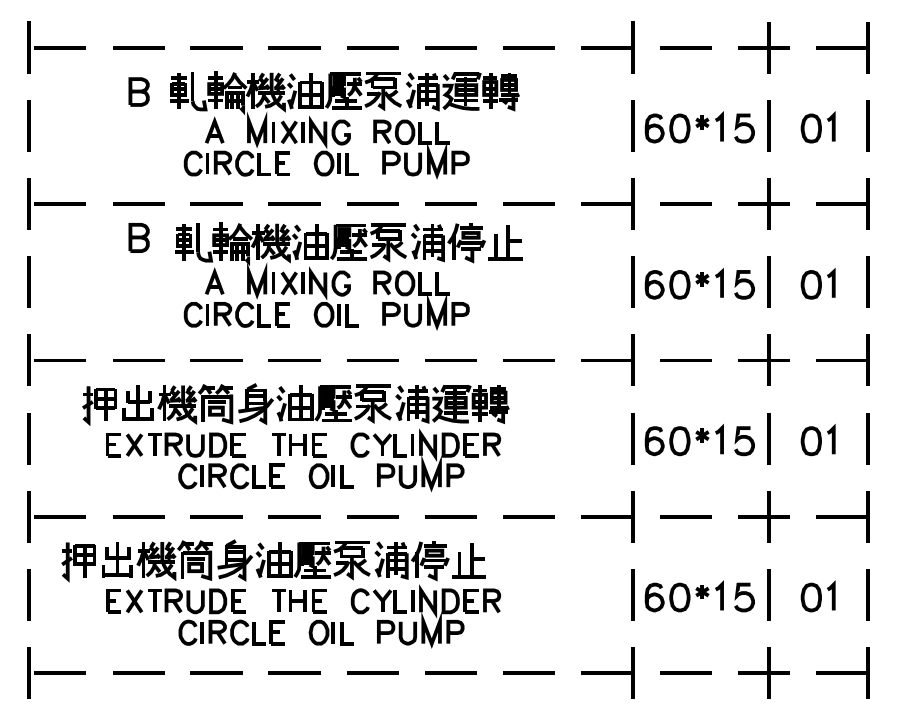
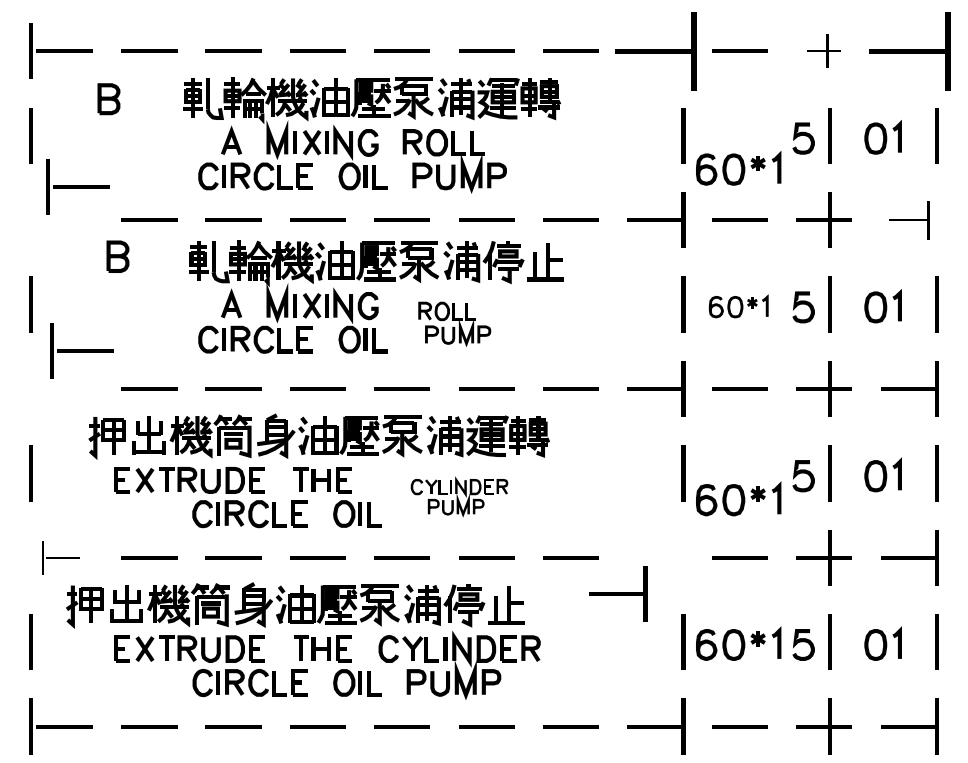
part: (608, 46) -> (656, 50), size x1.4
part: (762, 46) -> (823, 50), size x0.6
part: (842, 46) -> (909, 50), size x1.4
part: (138, 92) -> (108, 99), moved
part: (684, 127) -> (738, 168), moved
part: (56, 203) -> (77, 186), moved
part: (842, 203) -> (909, 219), size x0.7
part: (138, 237) -> (117, 256), moved
part: (684, 284) -> (738, 306), size x0.7
part: (421, 300) -> (454, 324), size x0.7
part: (56, 359) -> (81, 350), moved
part: (684, 439) -> (738, 498), moved
part: (425, 460) -> (459, 496), size x0.6
part: (56, 516) -> (60, 557), size x0.6
part: (608, 516) -> (618, 593), moved

